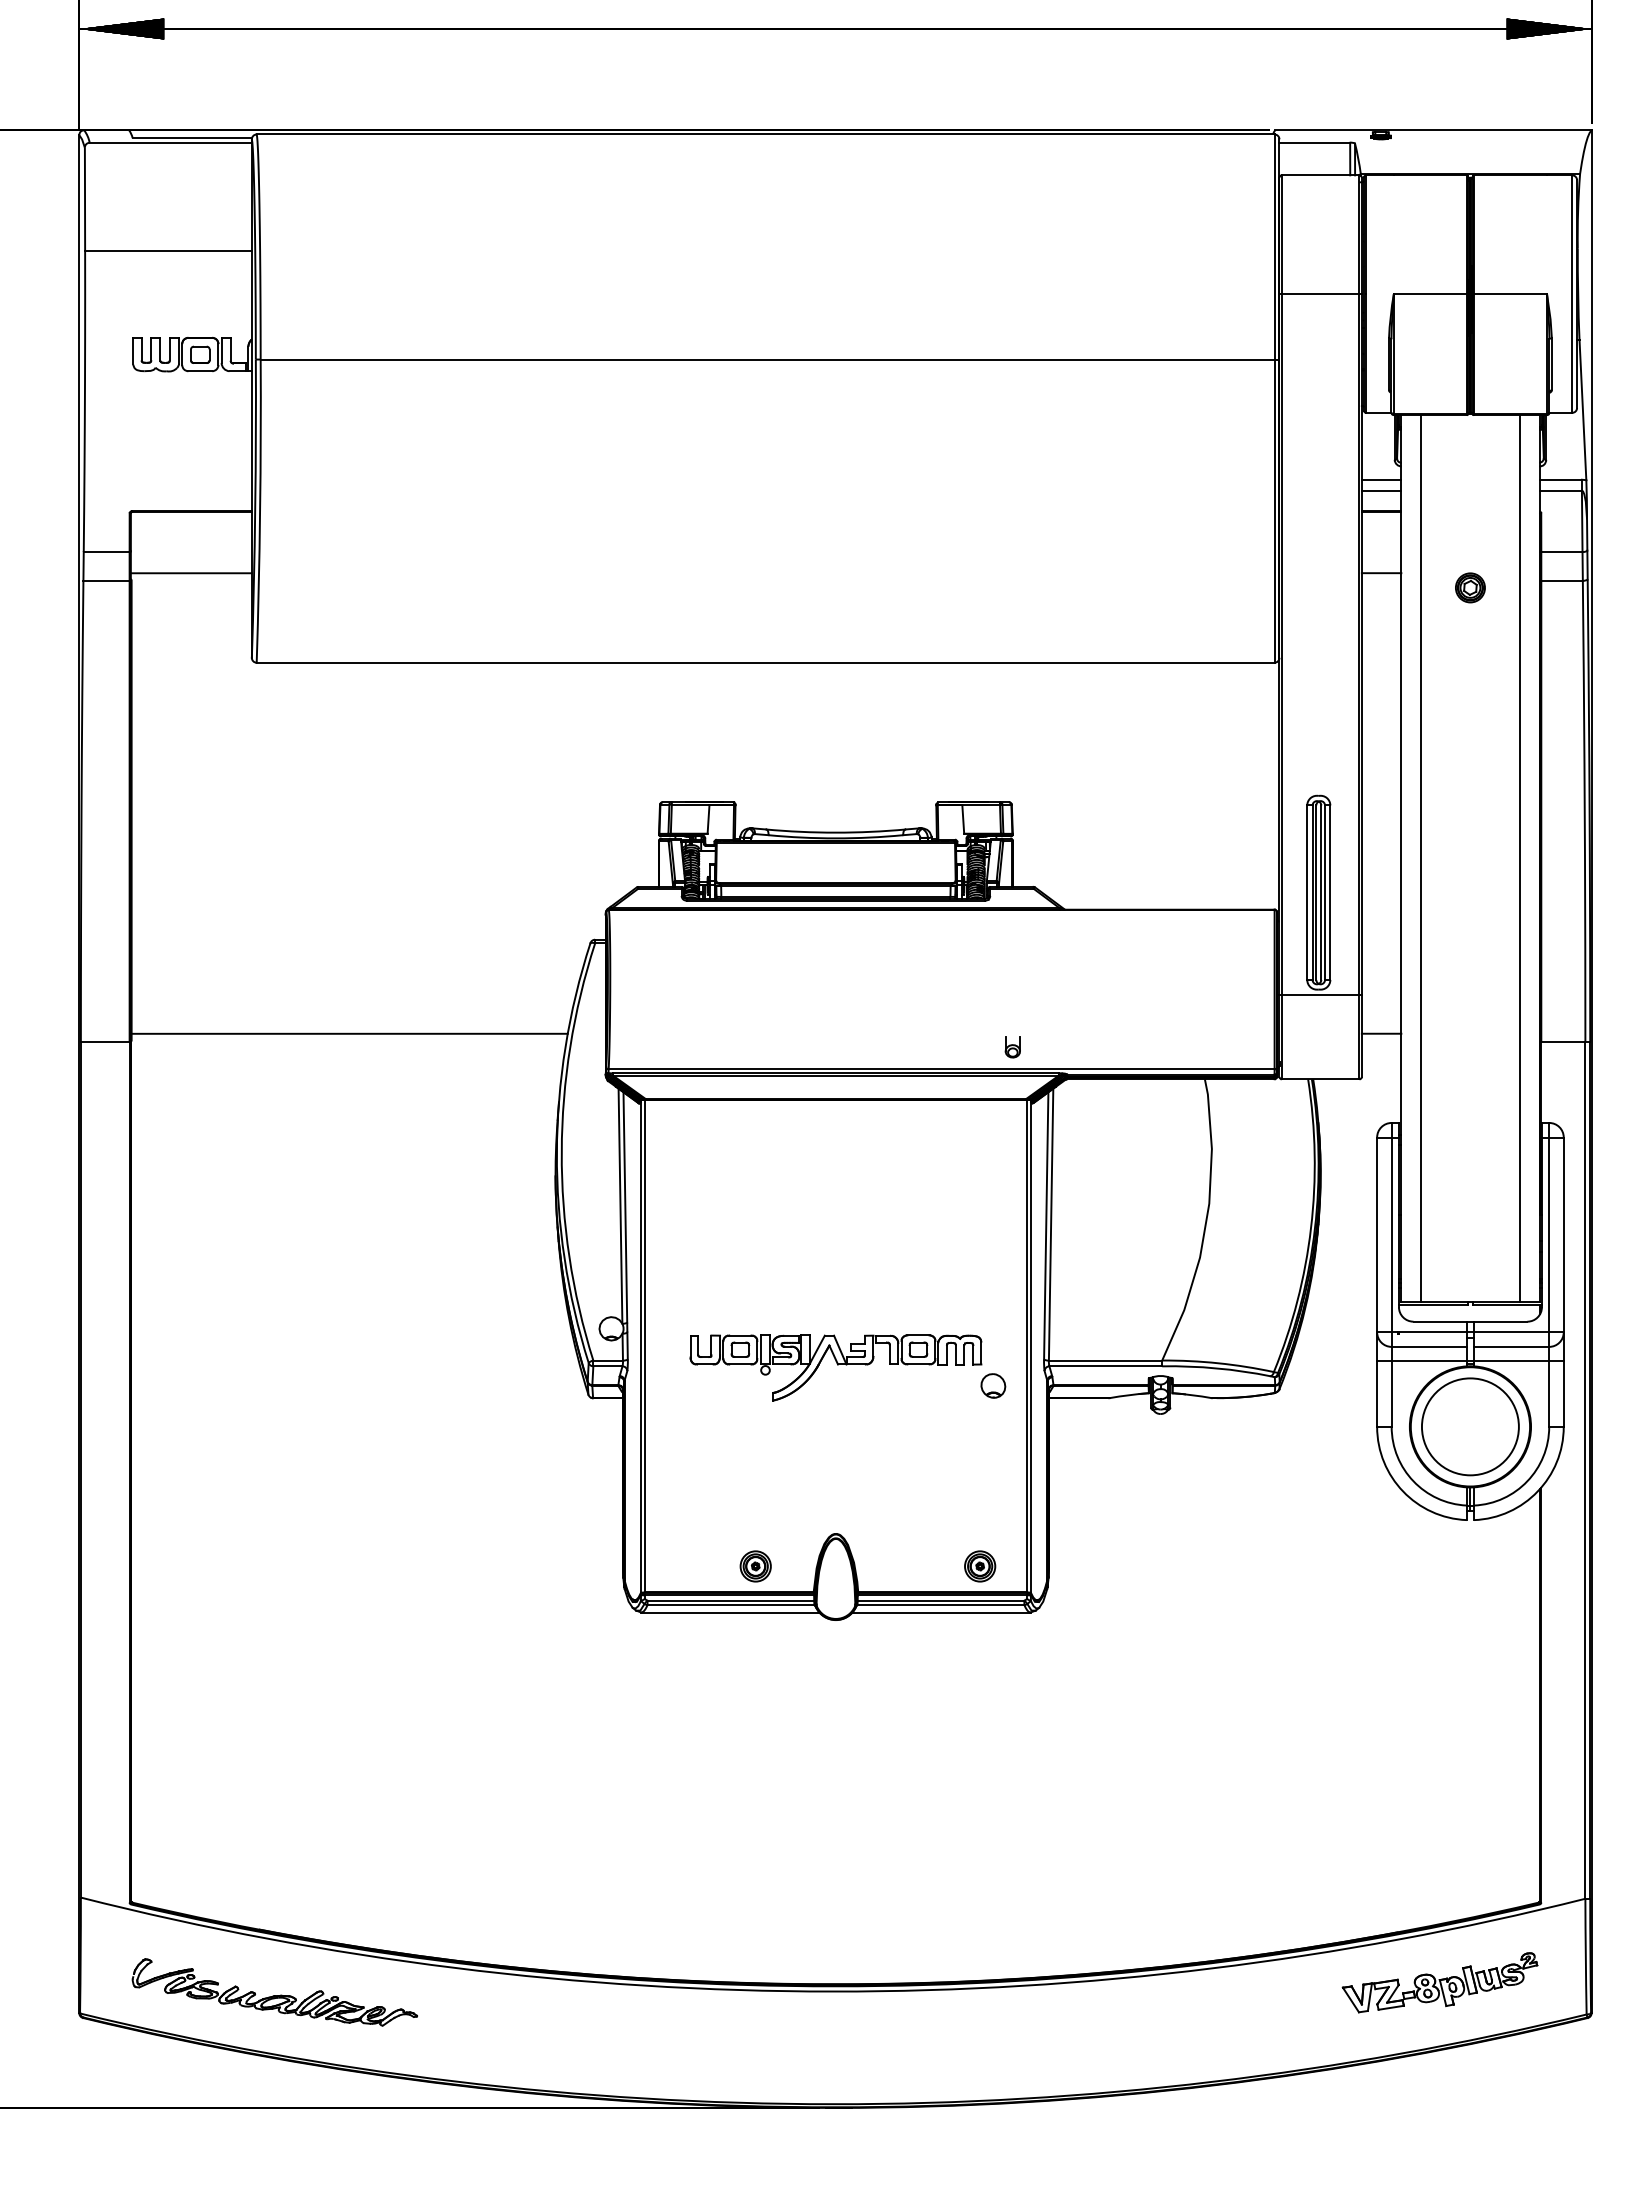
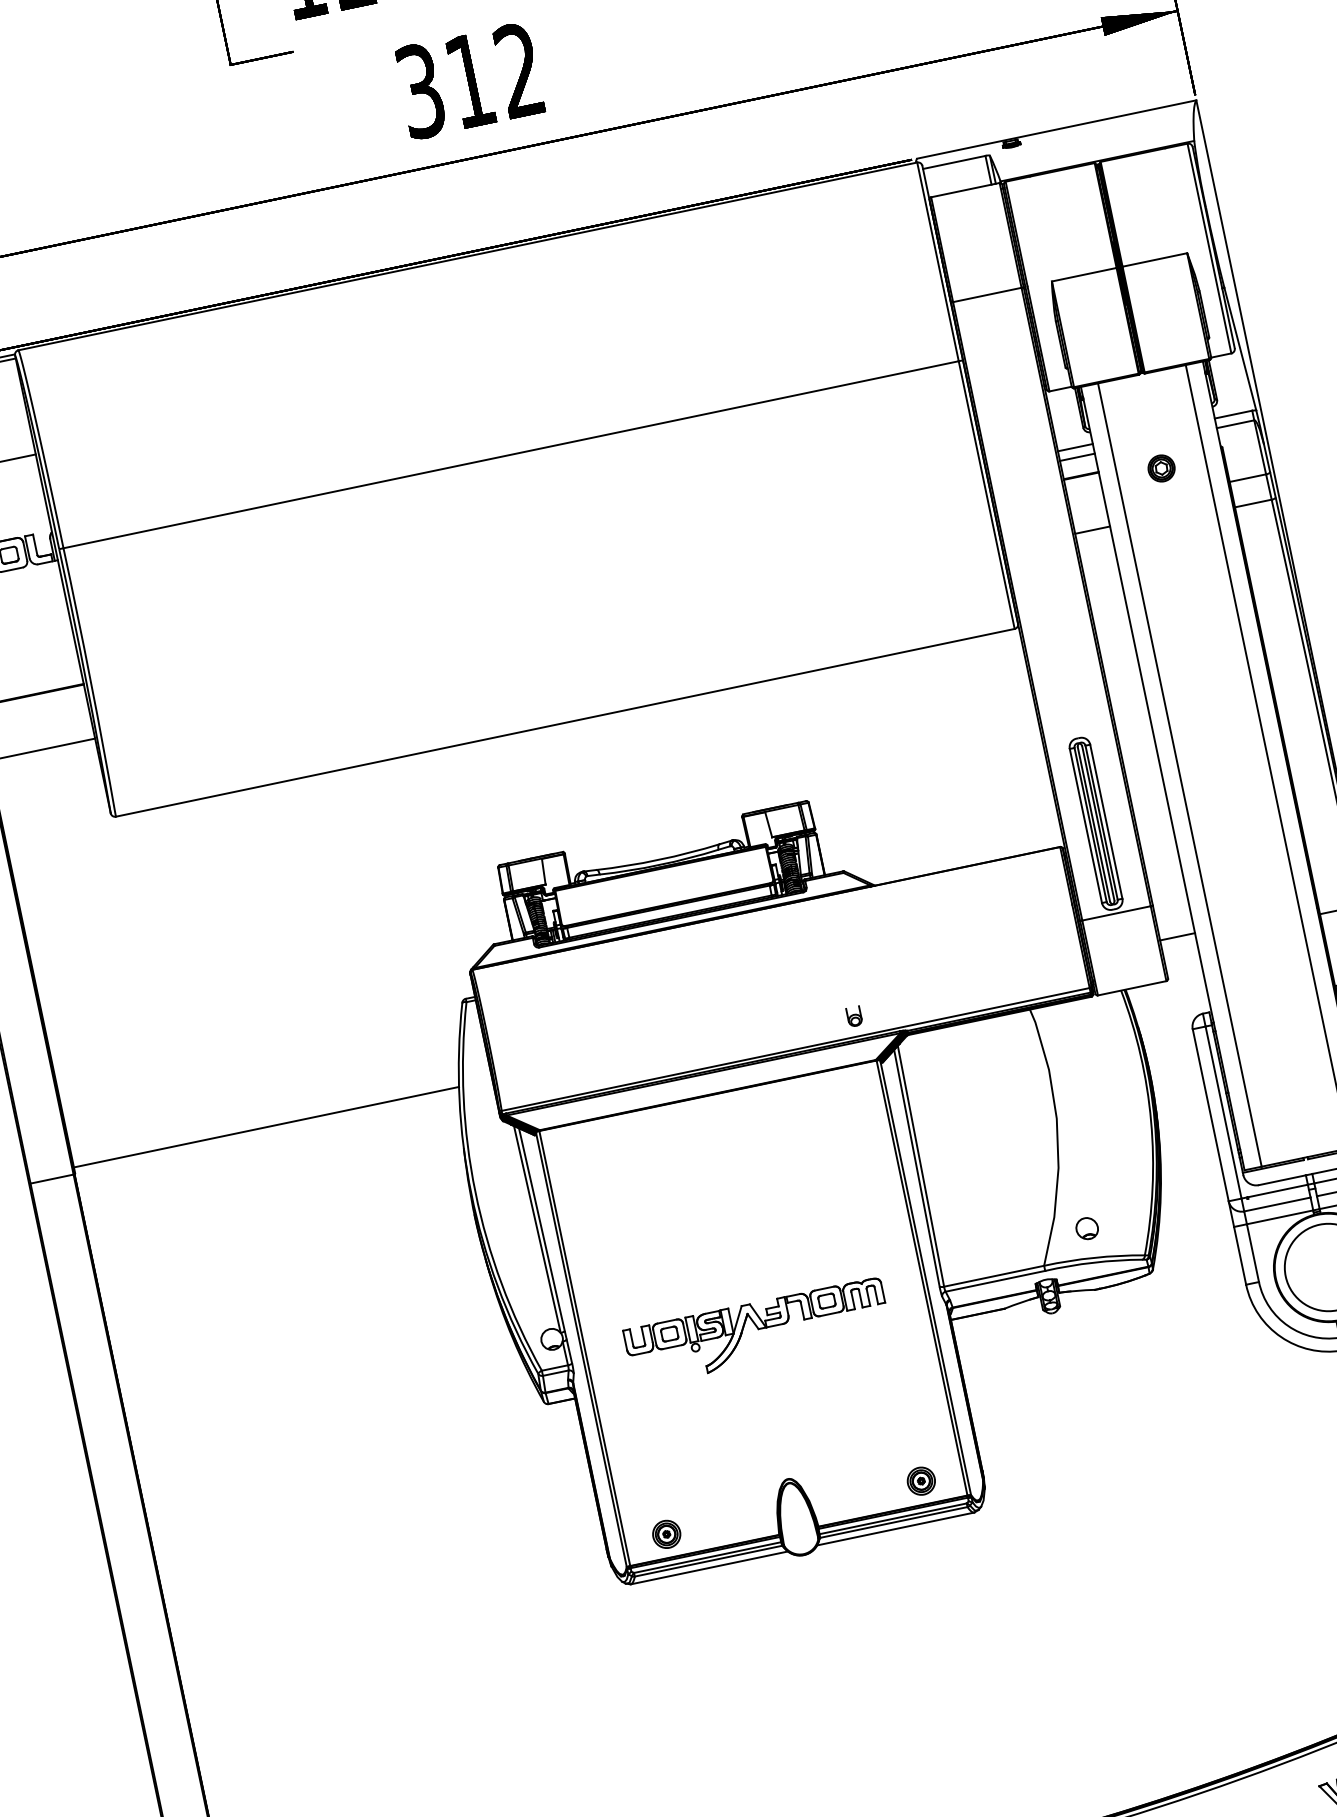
part: (1470, 587) -> (1161, 468), moved
part: (993, 1385) -> (1087, 1228), moved
part: (755, 1566) -> (666, 1534), moved

